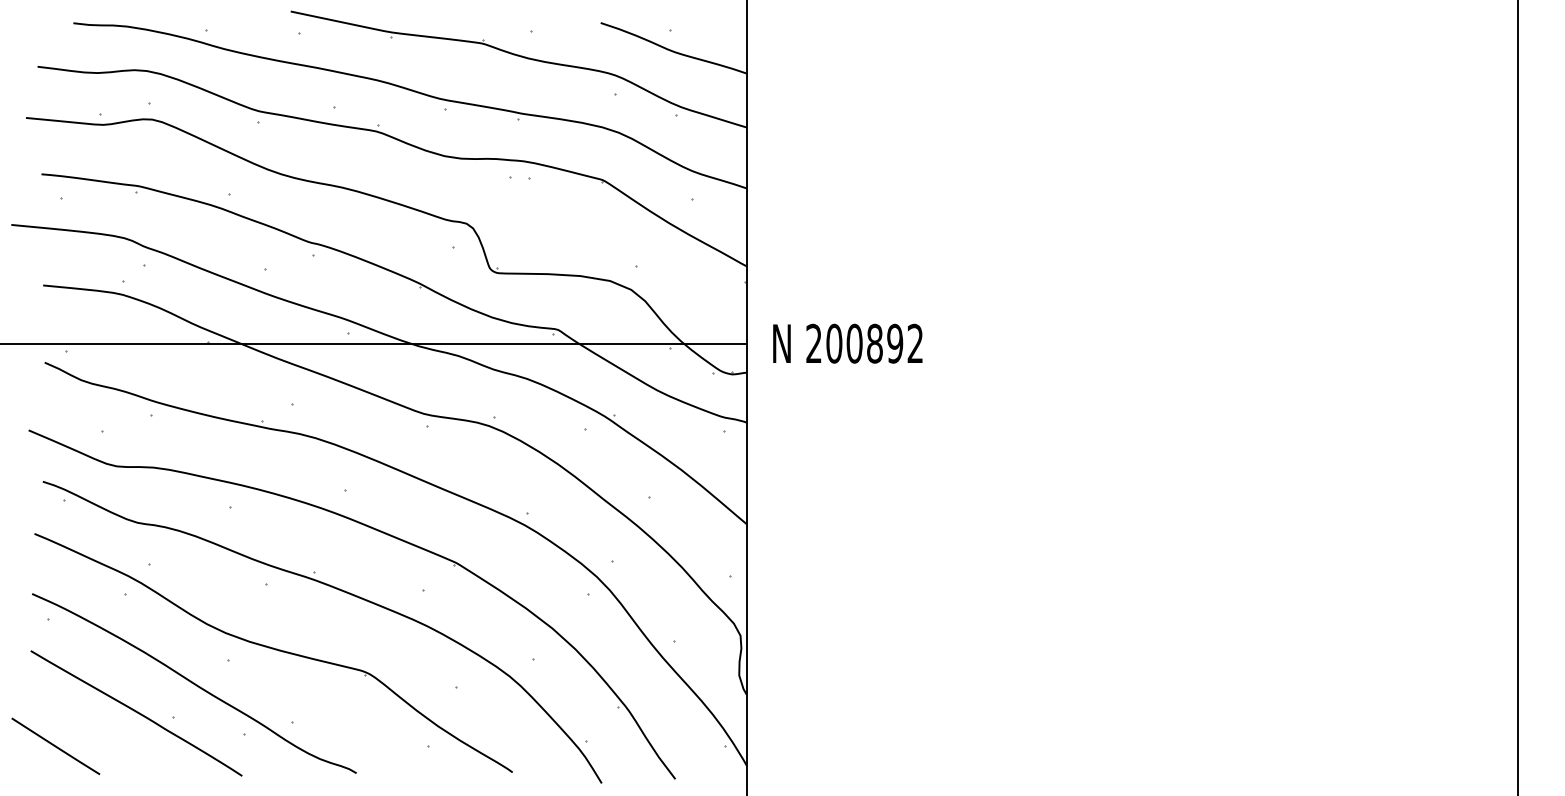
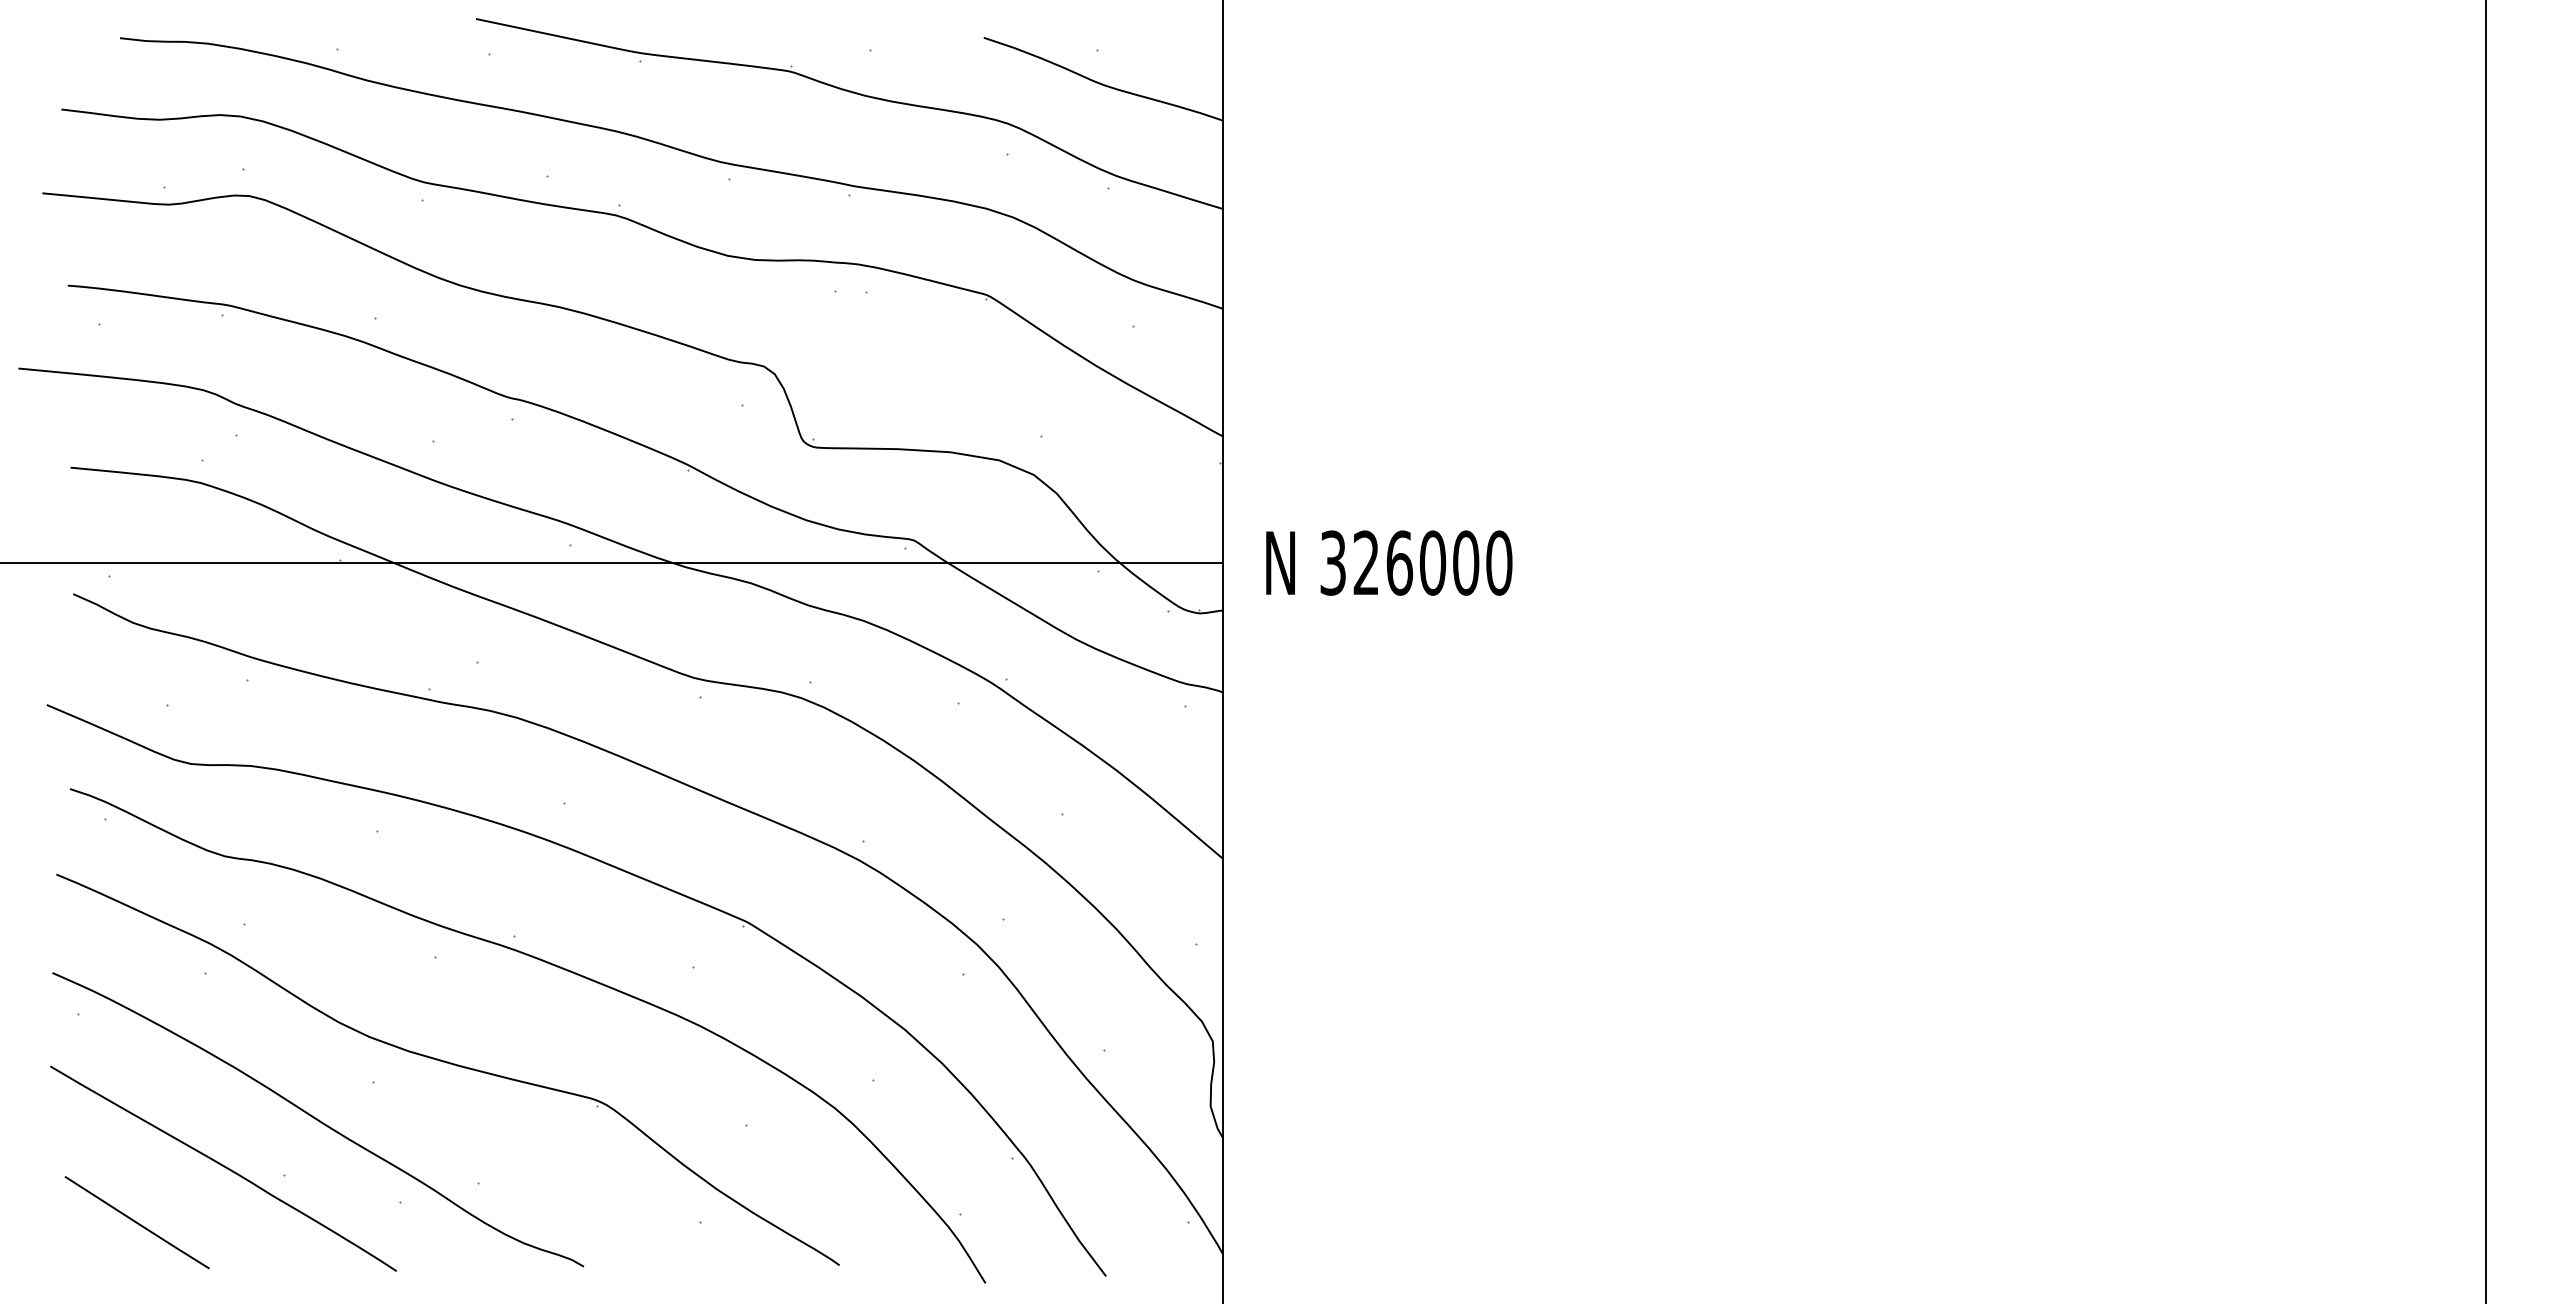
text: (864, 343) -> (1415, 562), 200892 -> 326000
line: (55, 746) -> (136, 1222), moved

